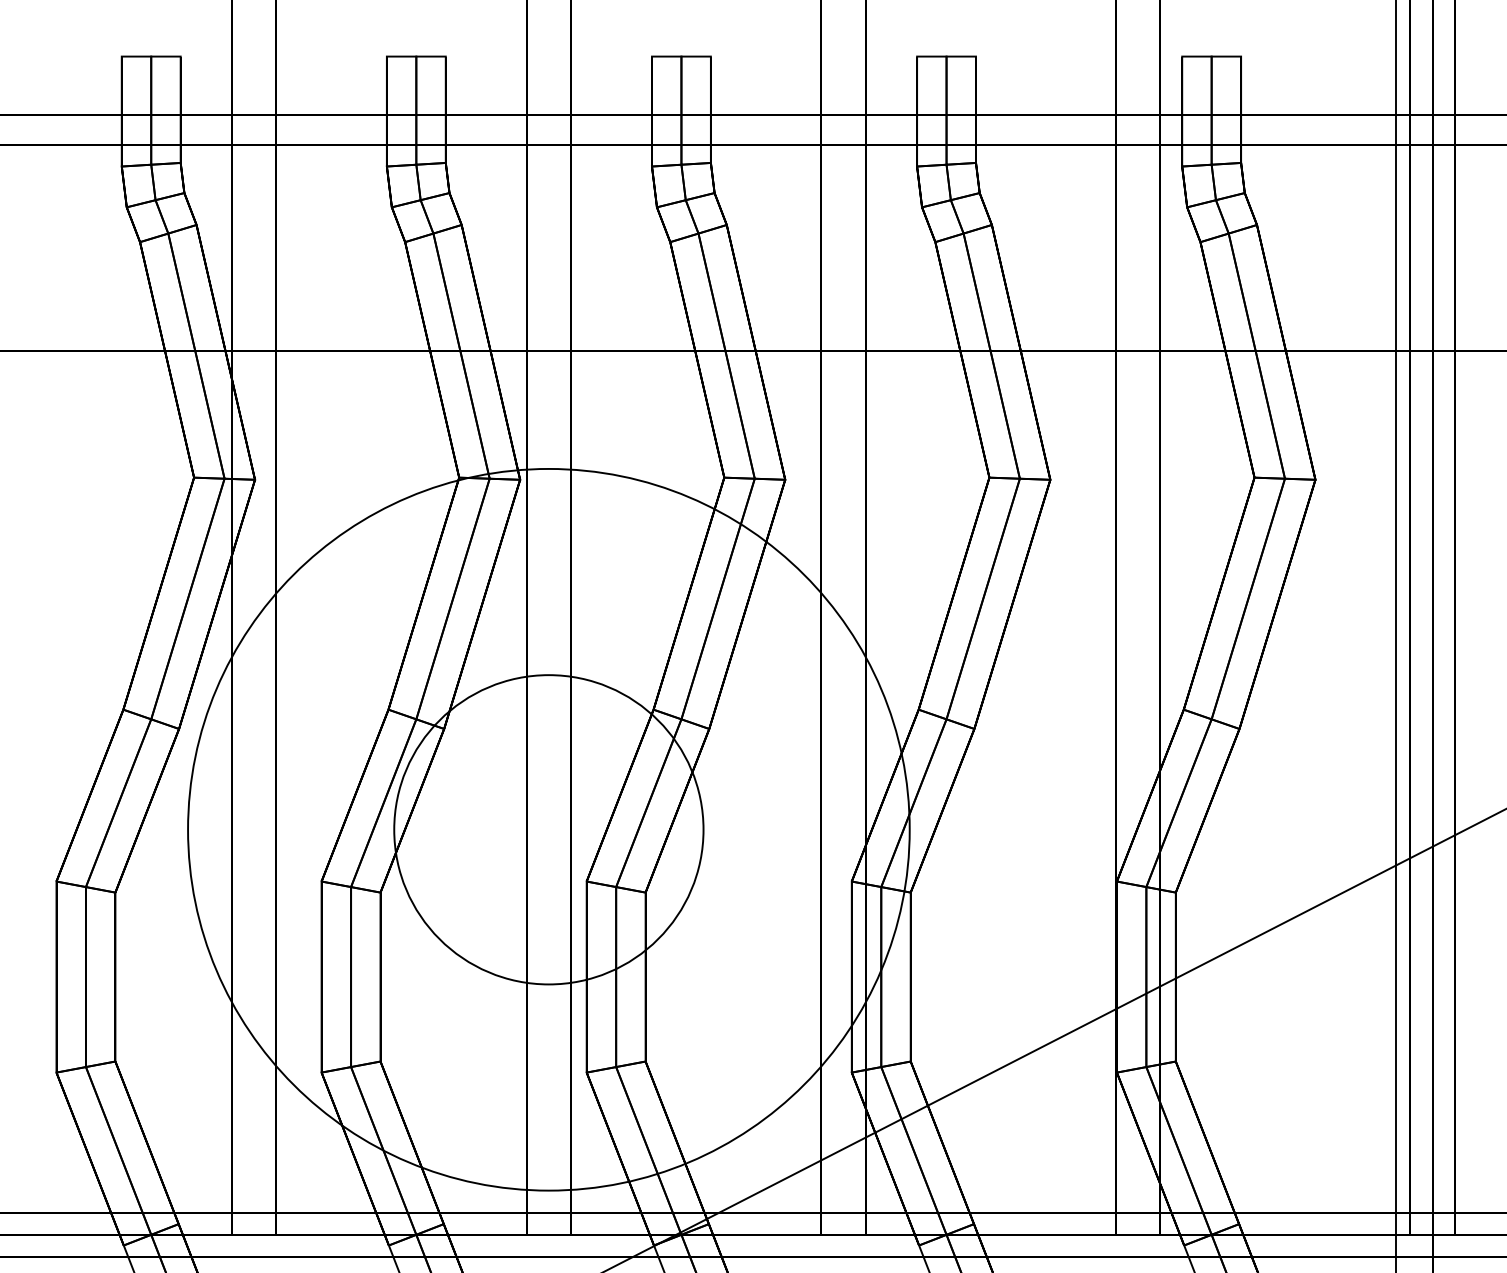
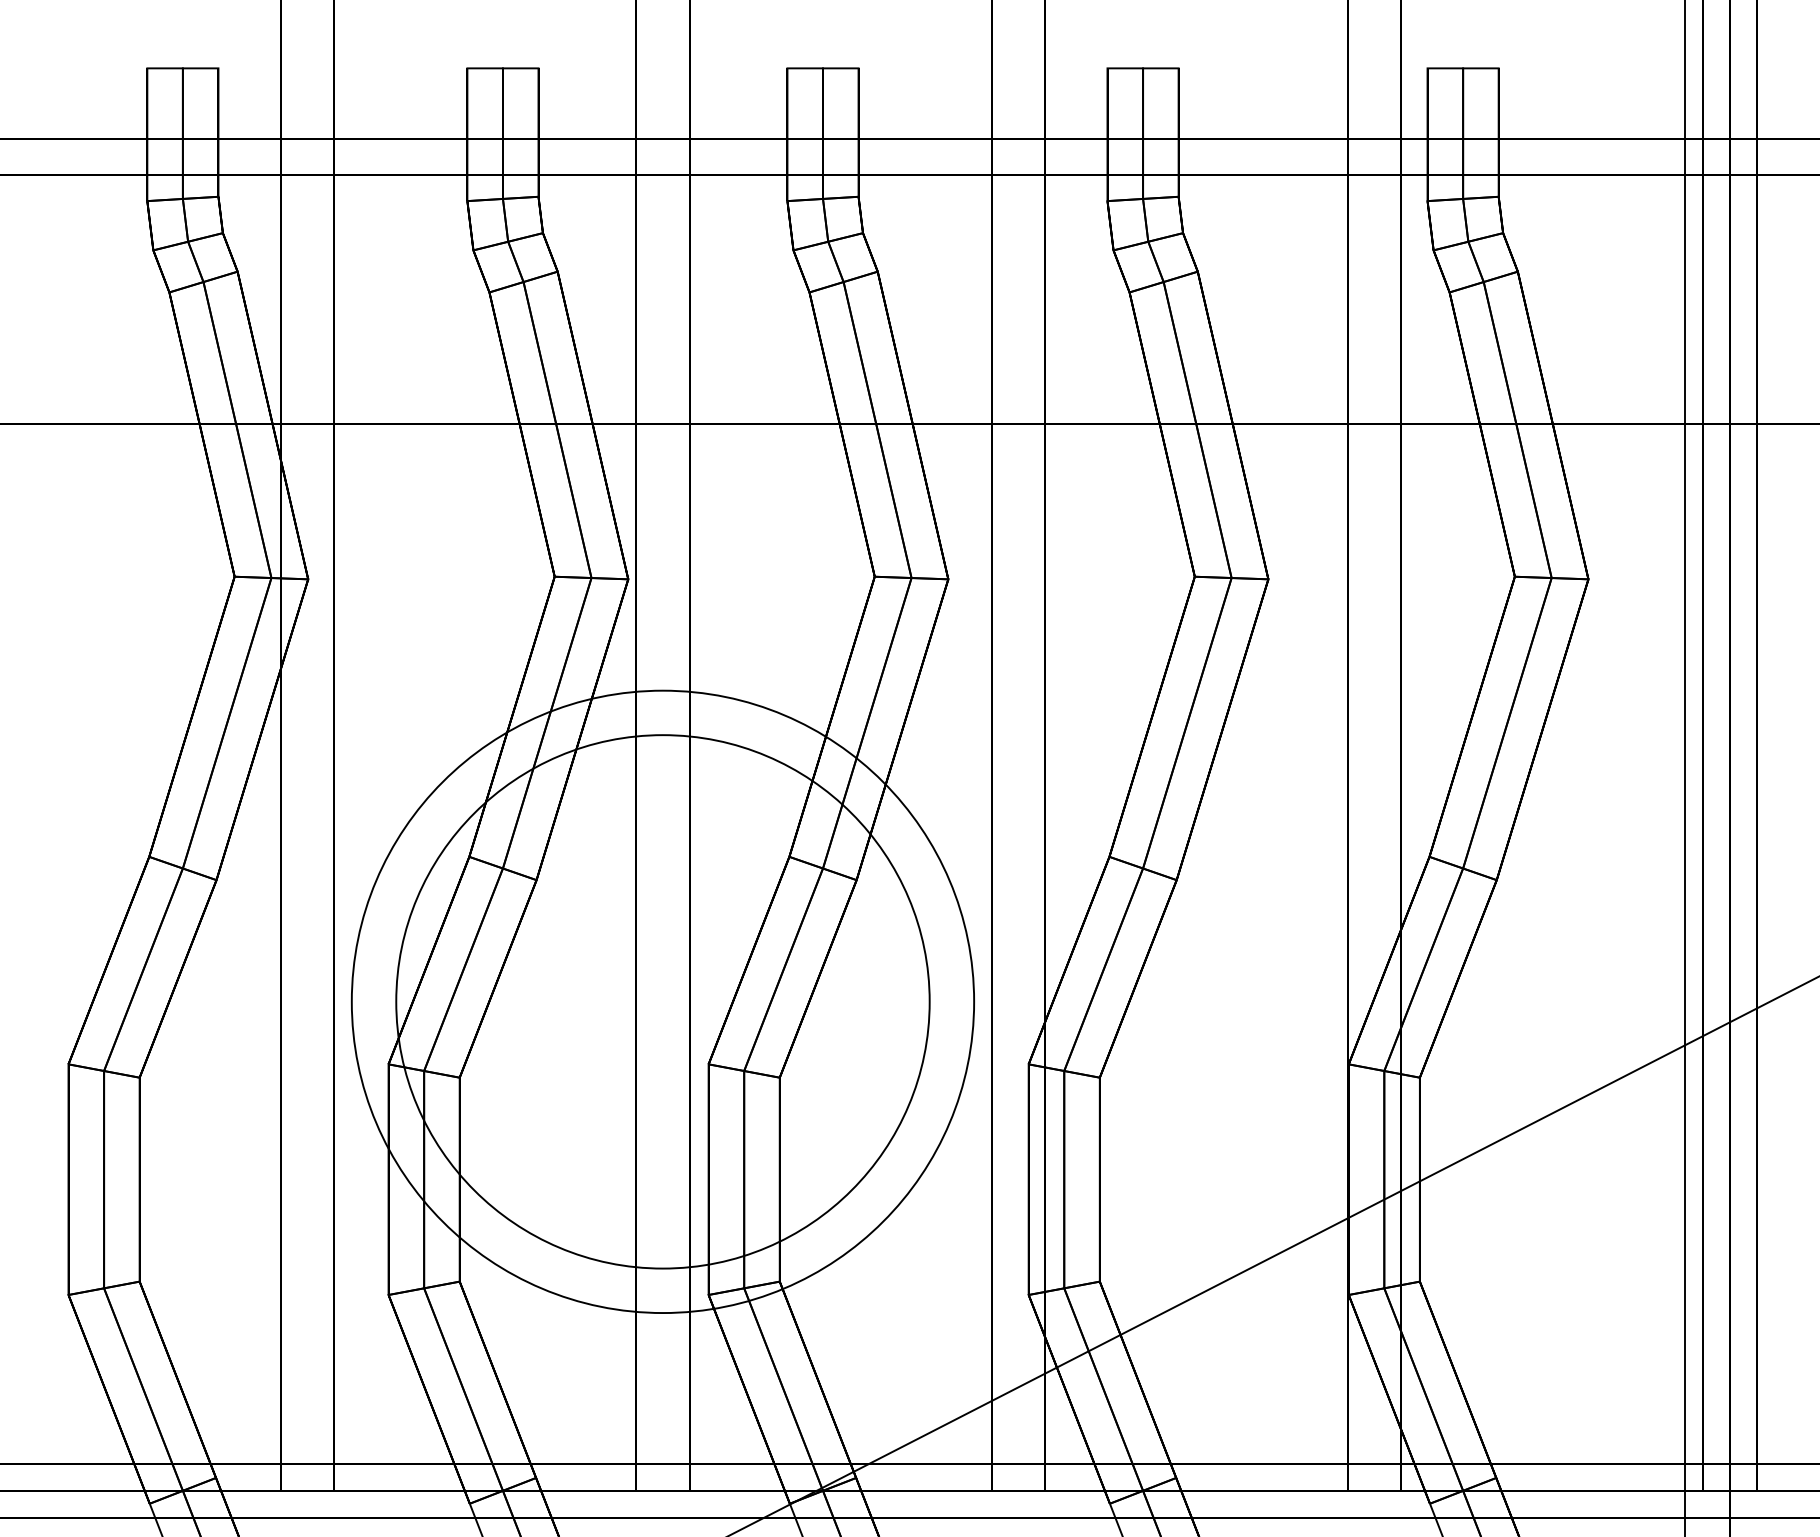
circle: (548, 829) -> (662, 1001), size x0.71
circle: (548, 829) -> (662, 1001), size x1.43

